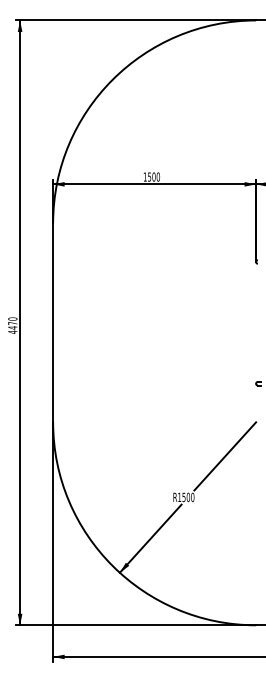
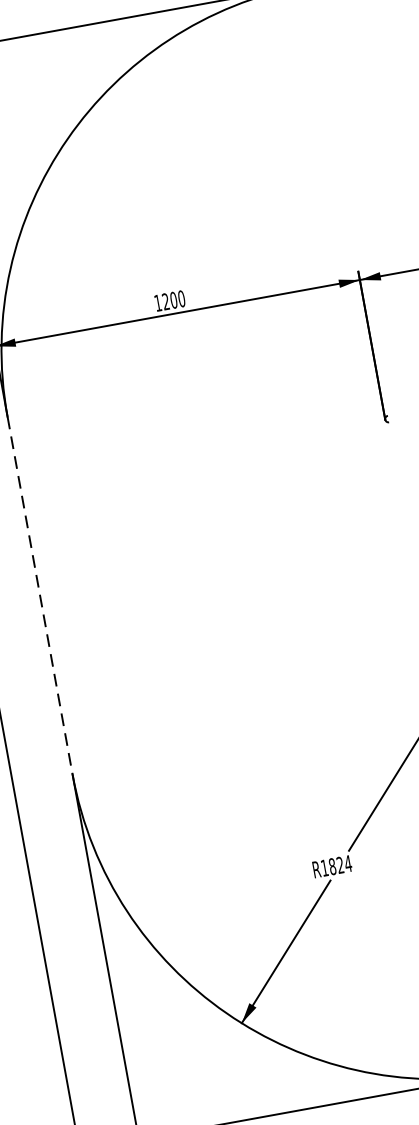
text: (149, 176) -> (165, 300), 1500 -> 1200
line: (53, 323) -> (40, 596), solid -> dashed
text: (188, 497) -> (340, 865), R1500 -> R1824

